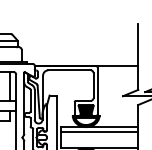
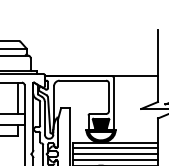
line: (99, 137) -> (115, 154), added
line: (99, 142) -> (115, 159), added

